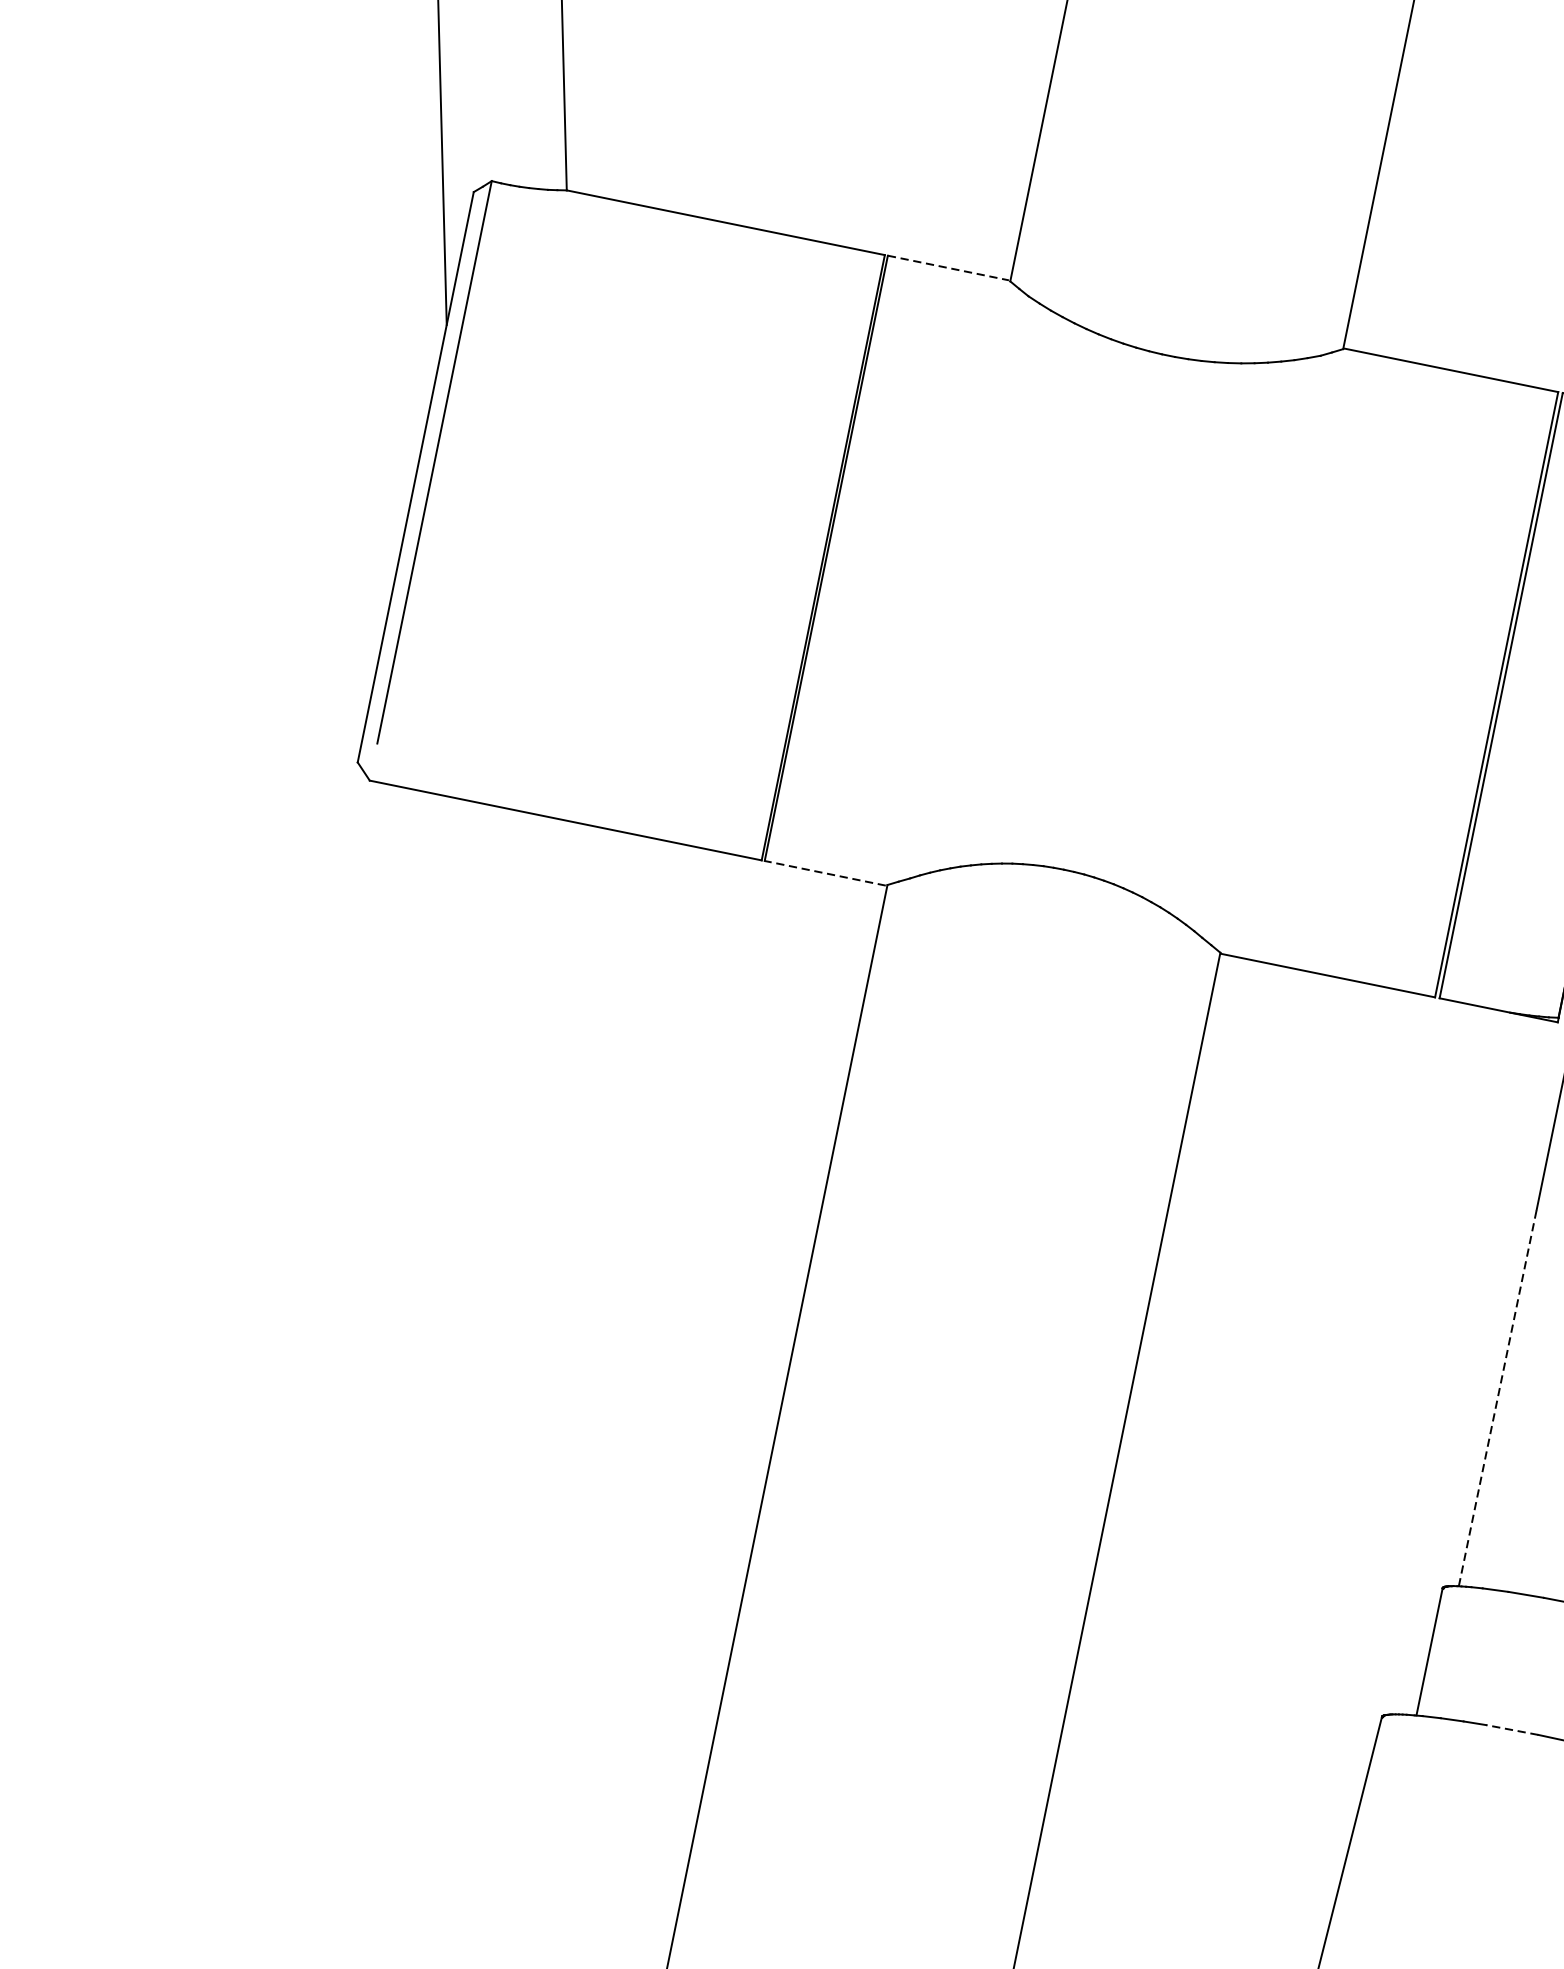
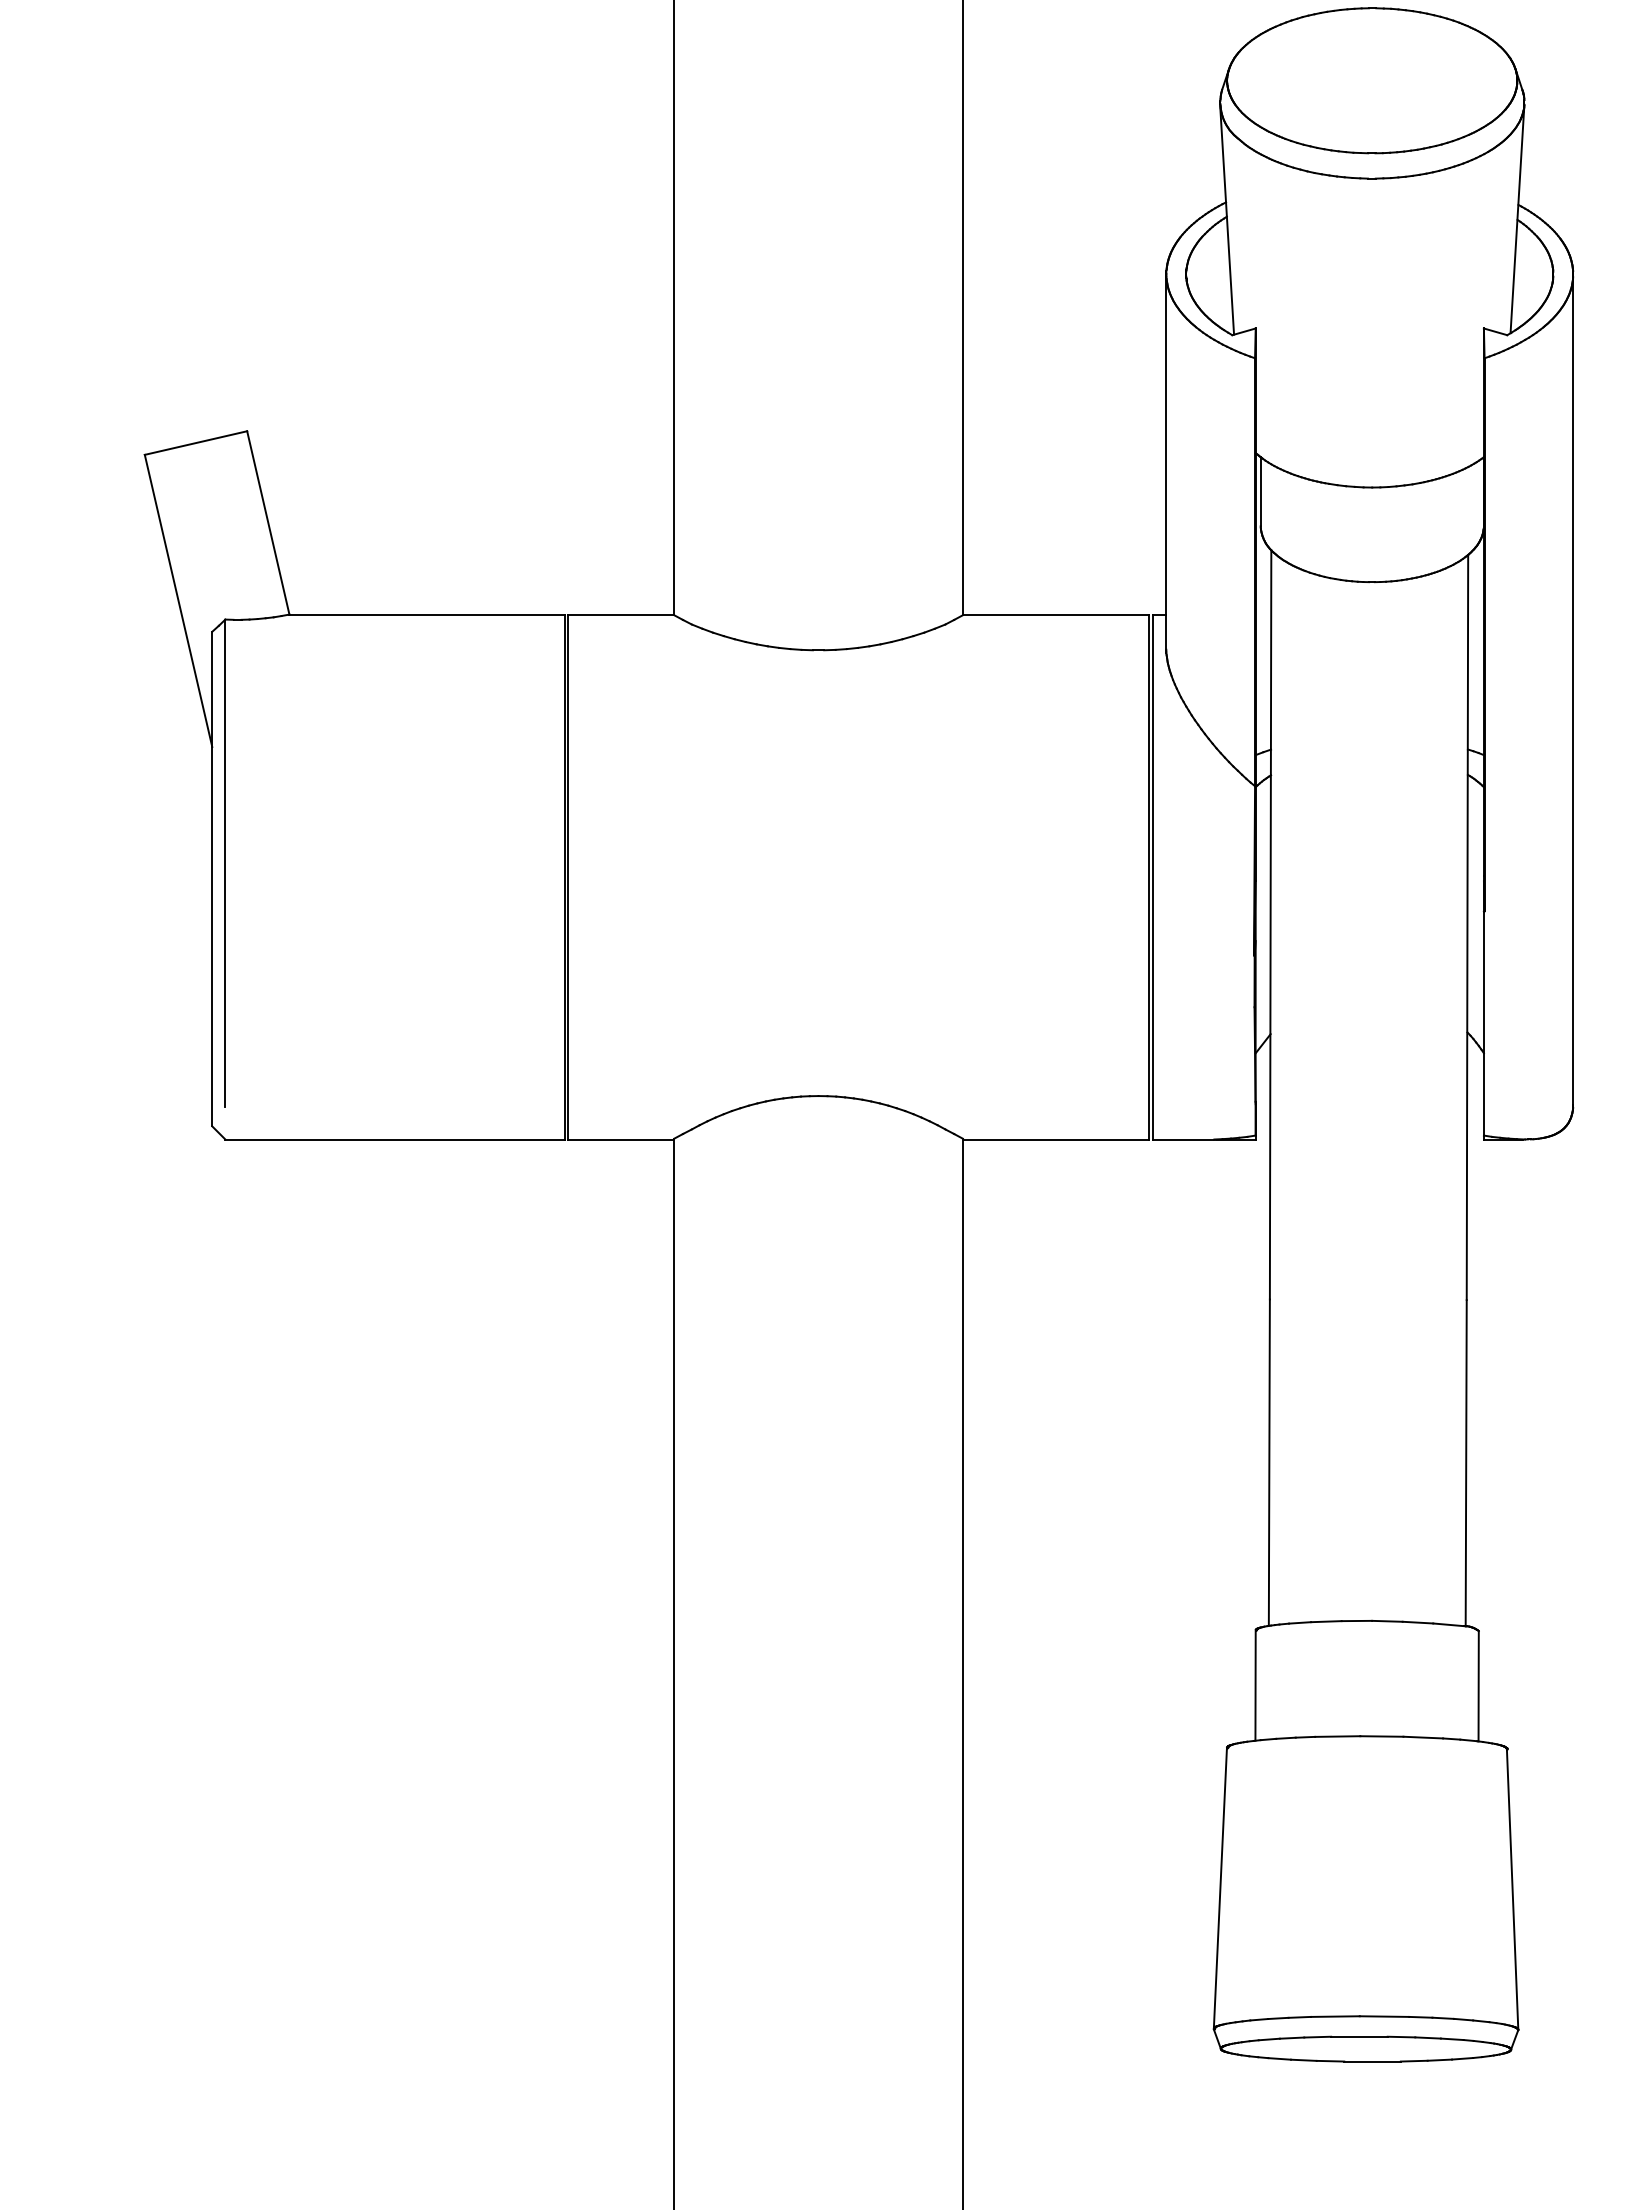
line: (948, 267) -> (620, 614), dashed -> solid
line: (824, 873) -> (619, 1139), dashed -> solid
line: (1497, 1398) -> (1269, 1462), dashed -> solid
line: (1512, 1729) -> (1337, 1736), dashed -> solid

